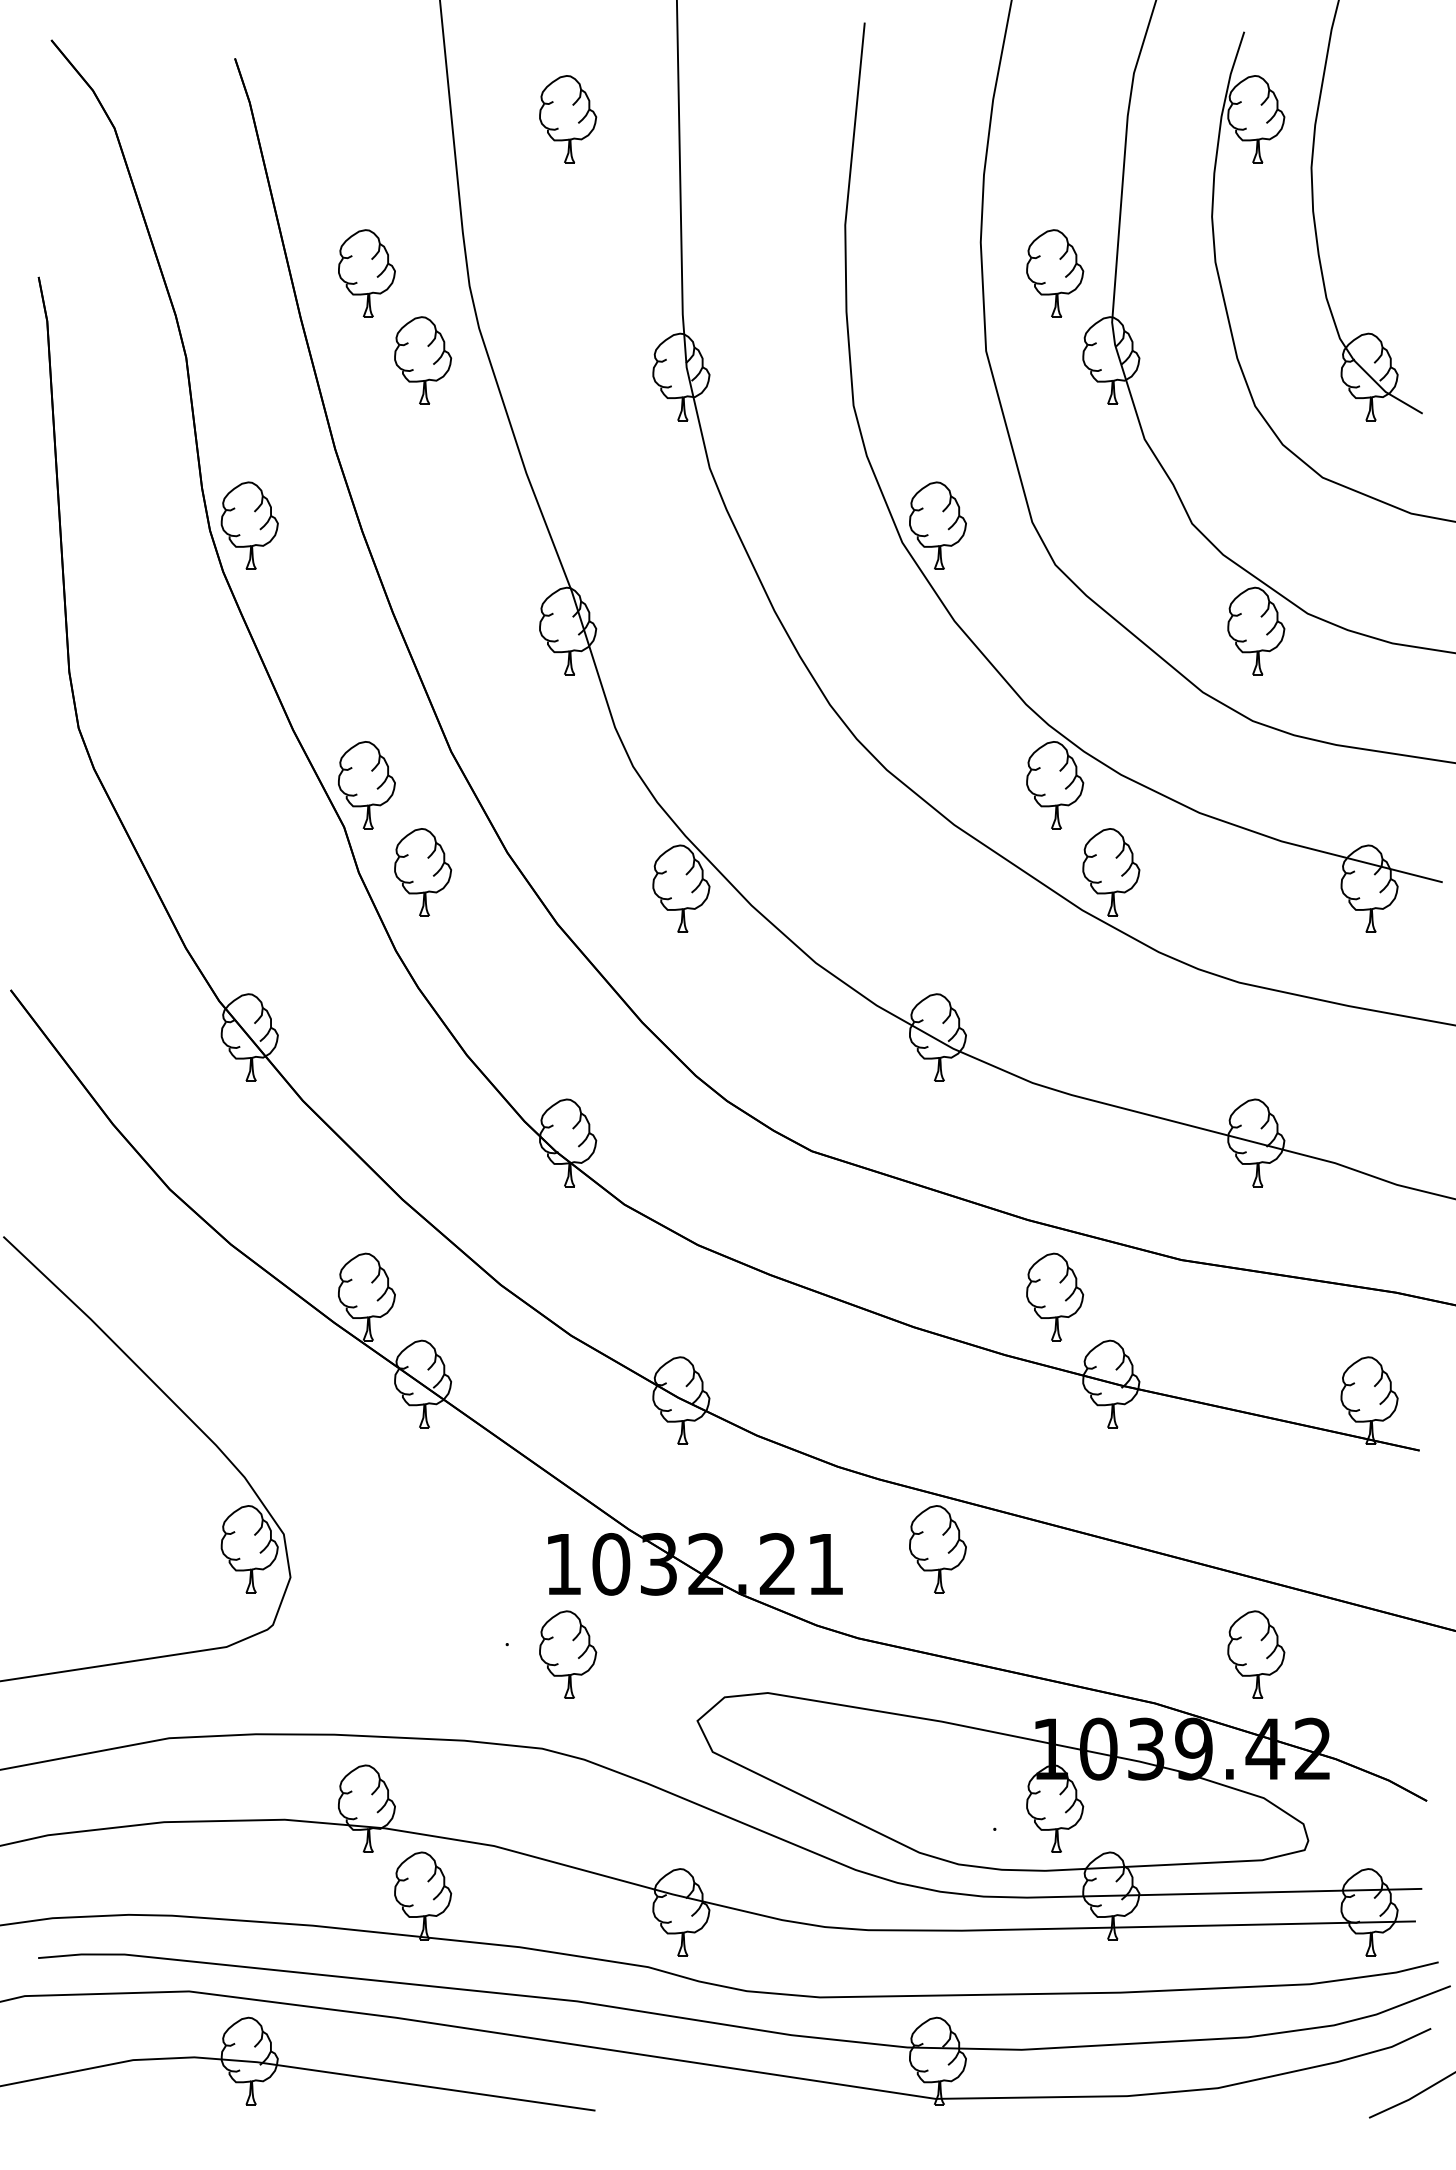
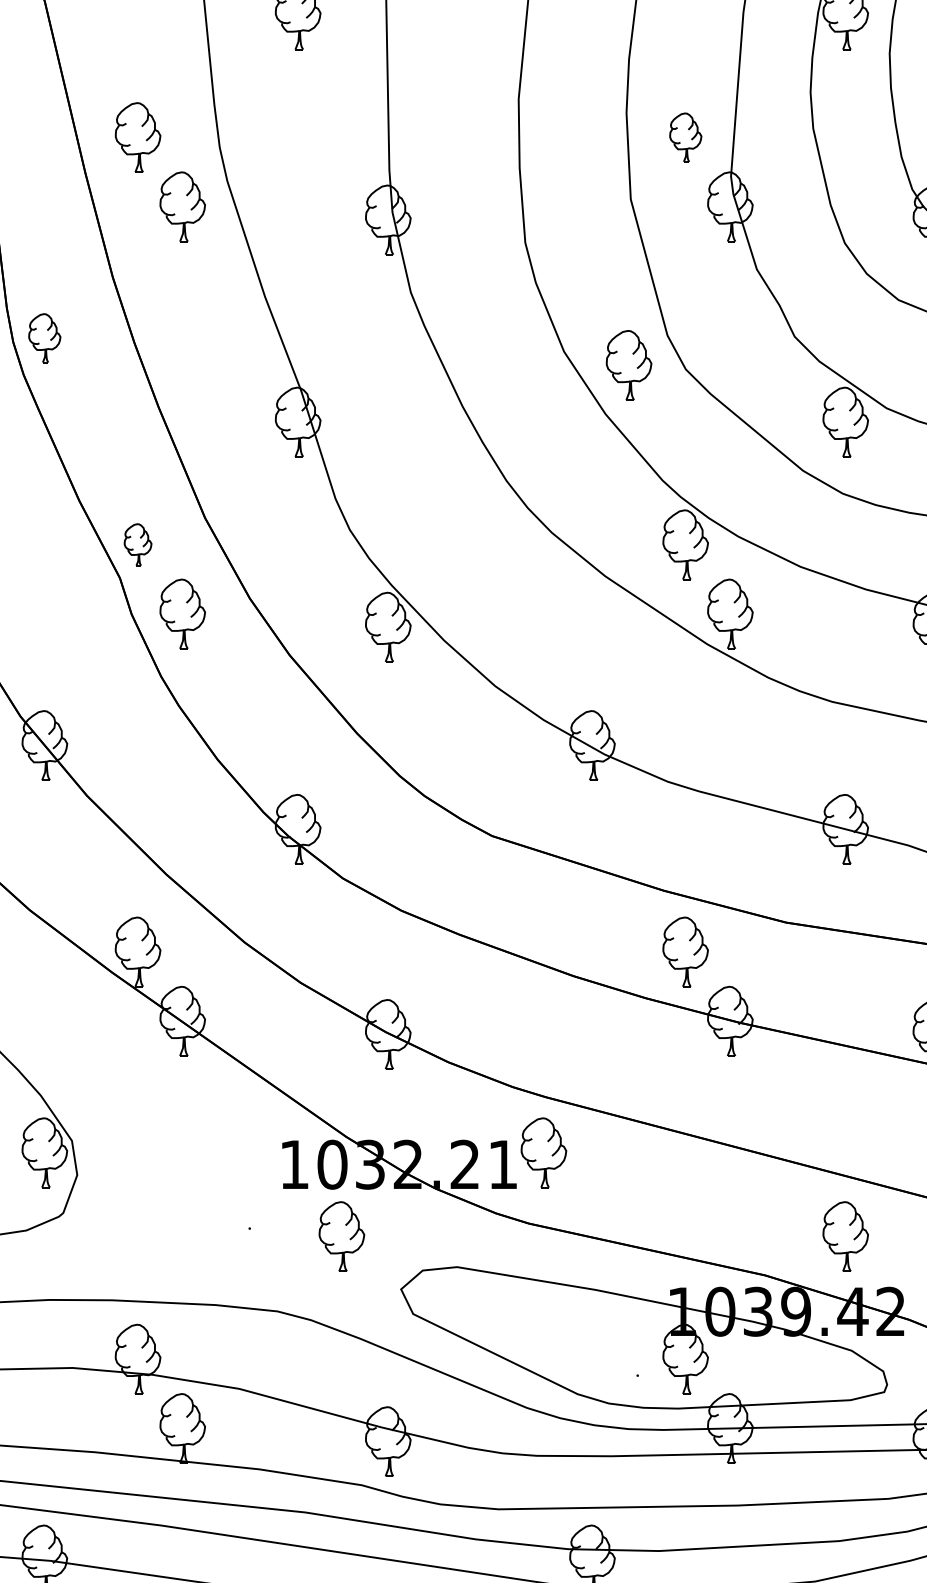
part: (1055, 273) -> (685, 137), size x0.7
part: (249, 525) -> (44, 338), size x0.7
part: (937, 525) -> (628, 365), moved
part: (366, 785) -> (137, 545), size x0.6
part: (937, 1549) -> (543, 1152), moved
part: (568, 1654) -> (342, 1236), moved

